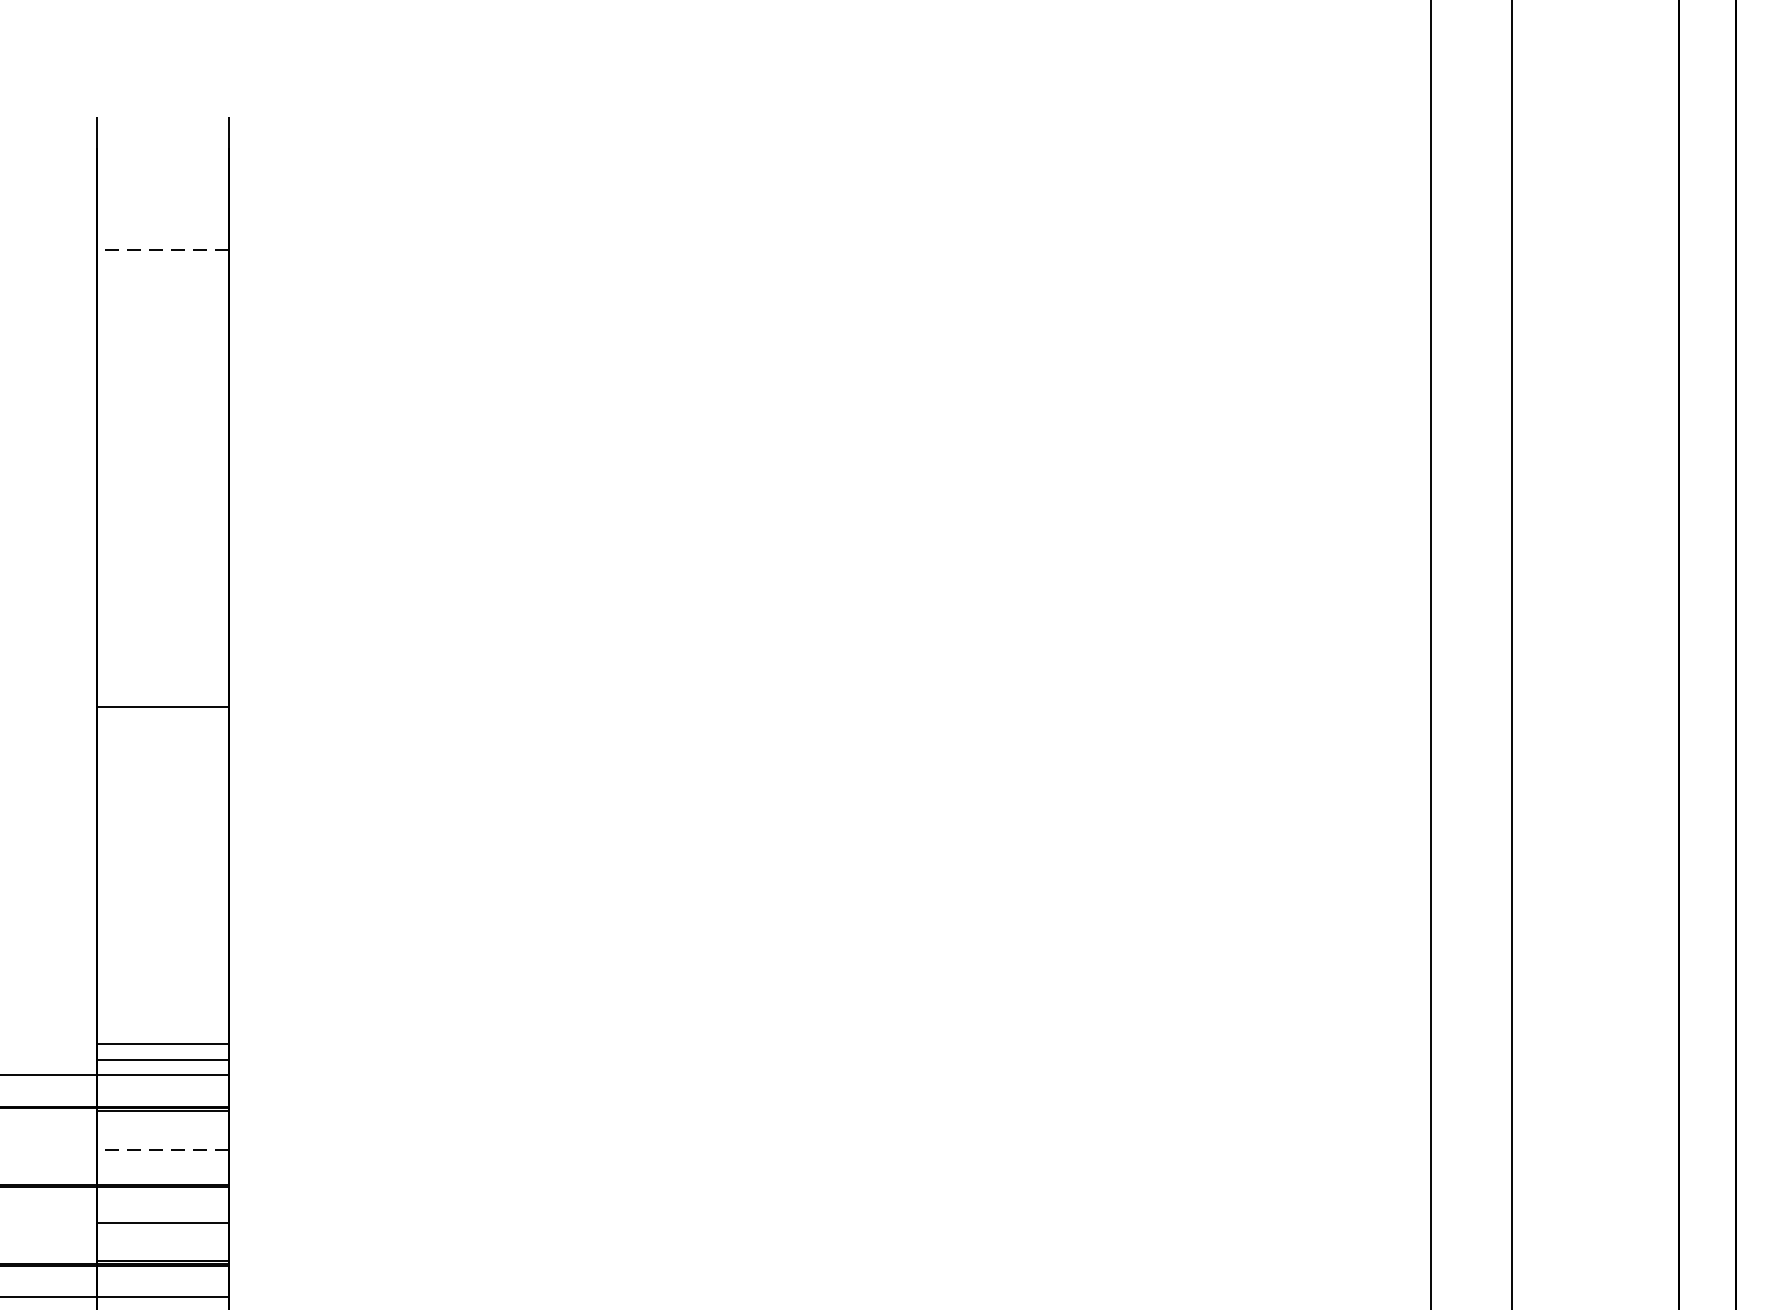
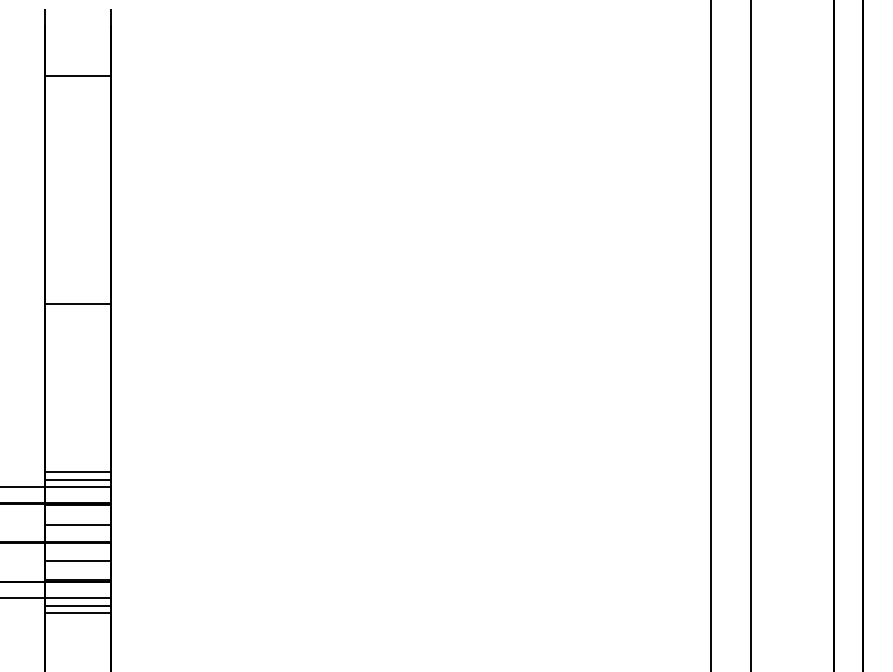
line: (162, 249) -> (77, 75), dashed -> solid
line: (162, 1149) -> (77, 524), dashed -> solid

